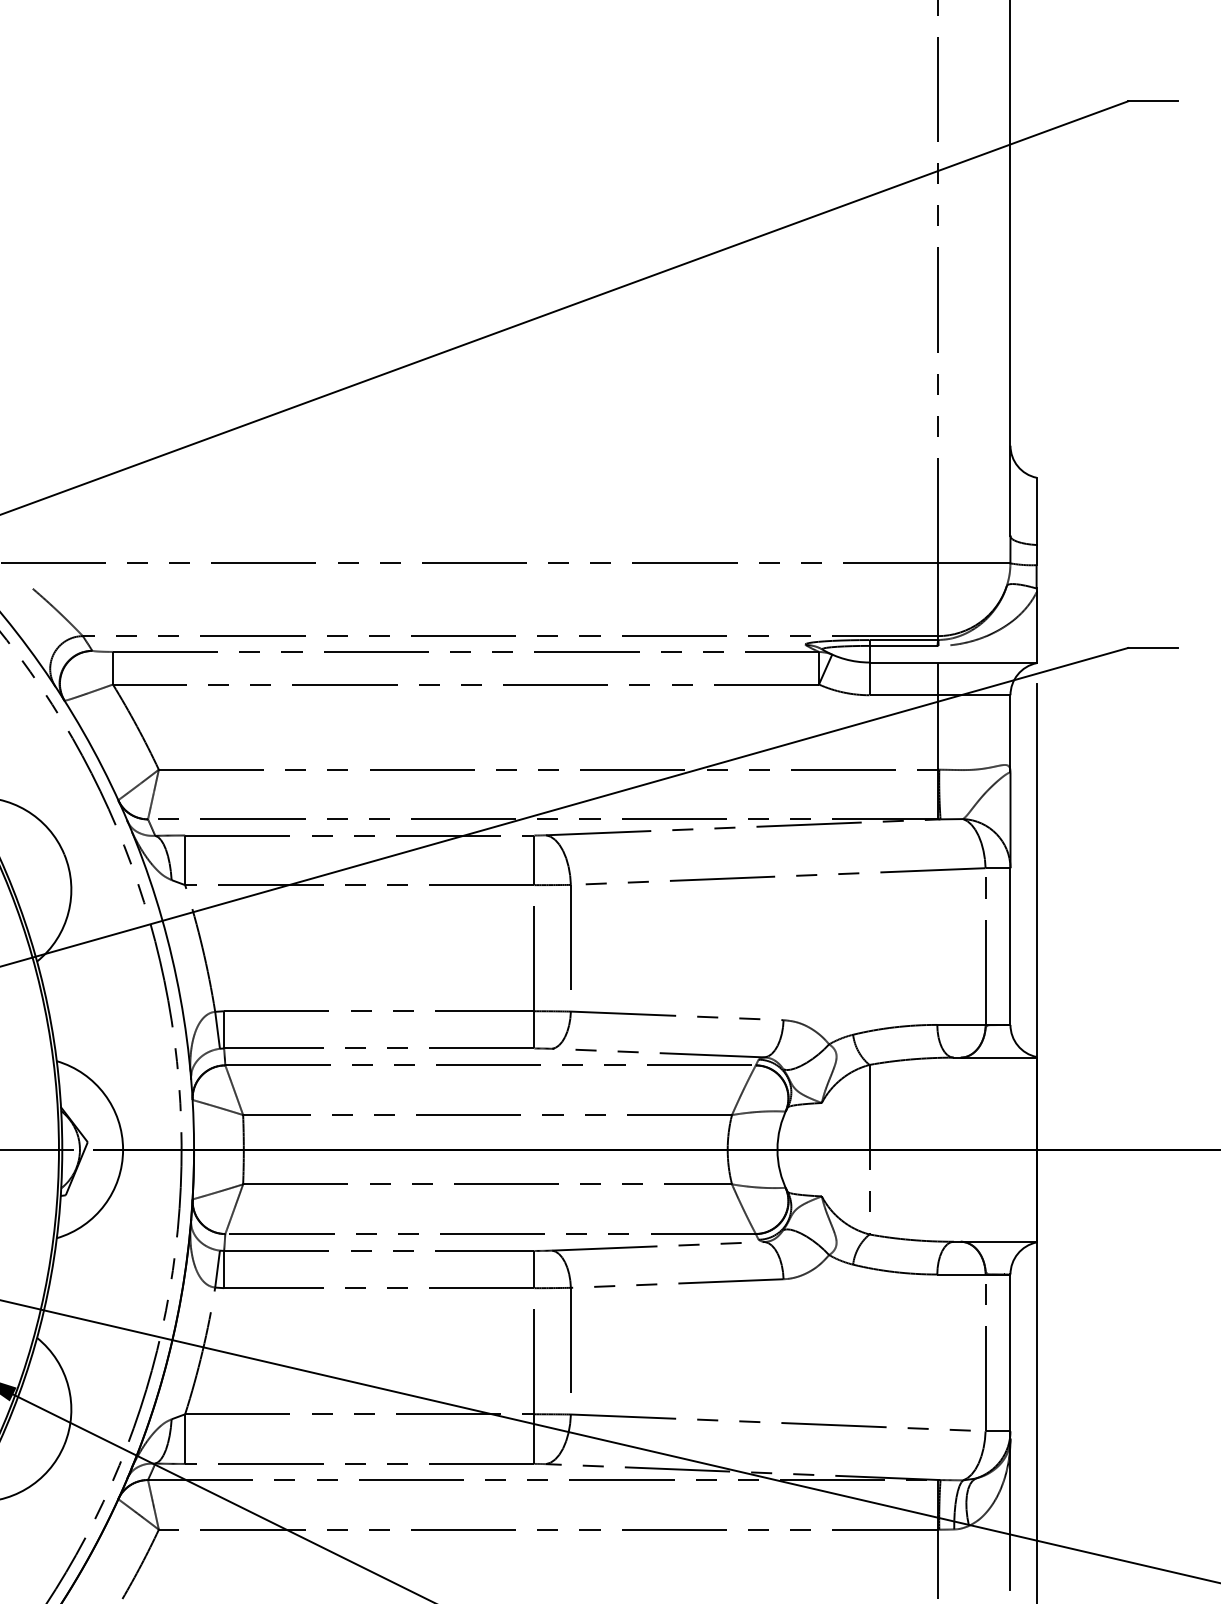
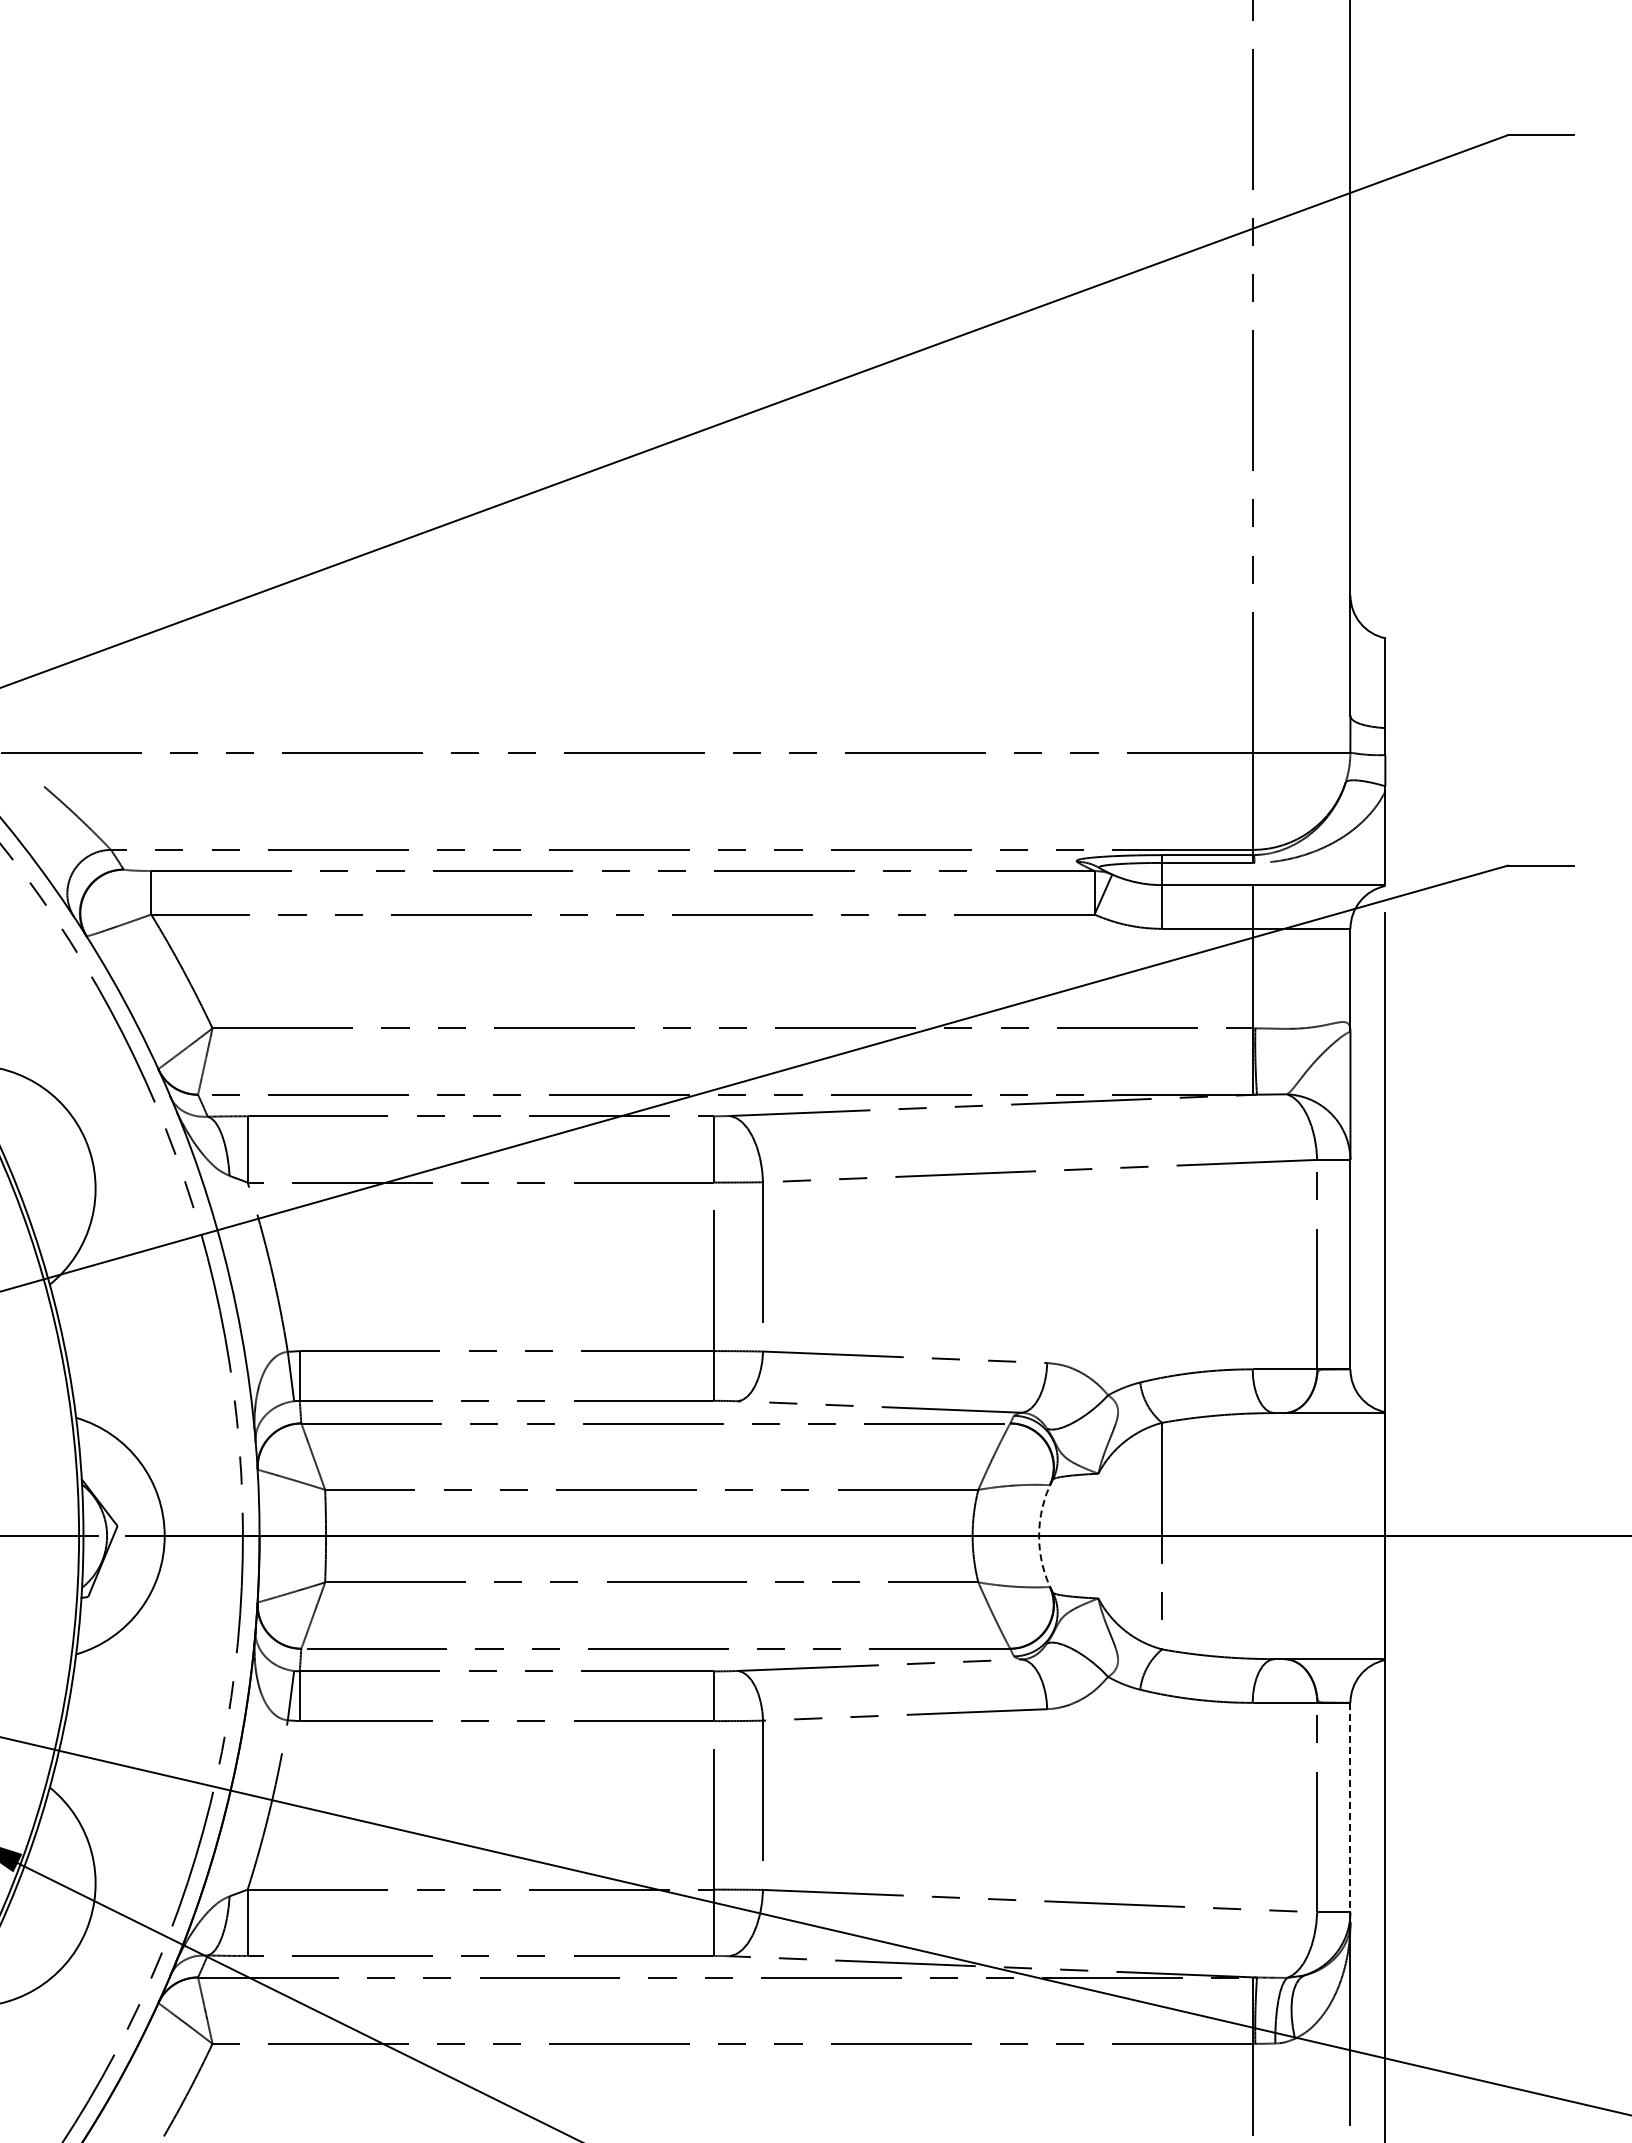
arc: (777, 1150) -> (1039, 1536), solid -> dashed
line: (1010, 1352) -> (1350, 1807), solid -> dashed

